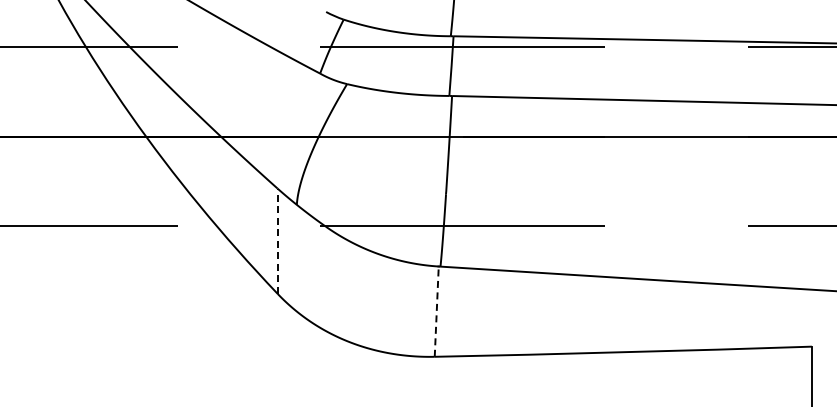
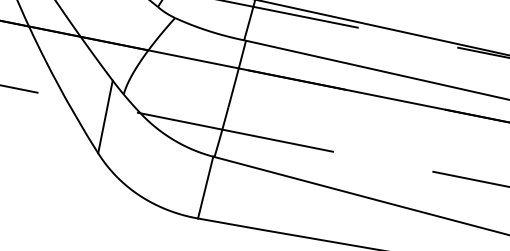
line: (277, 241) -> (105, 117), dashed -> solid
line: (436, 311) -> (205, 187), dashed -> solid

